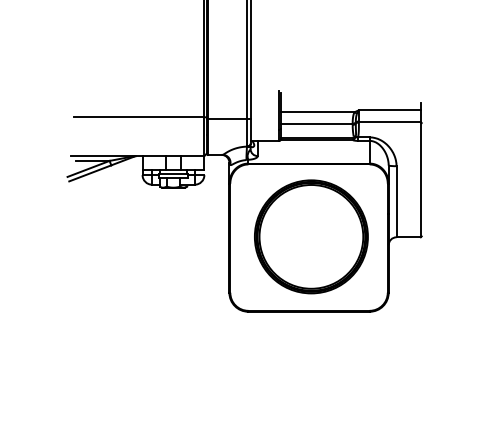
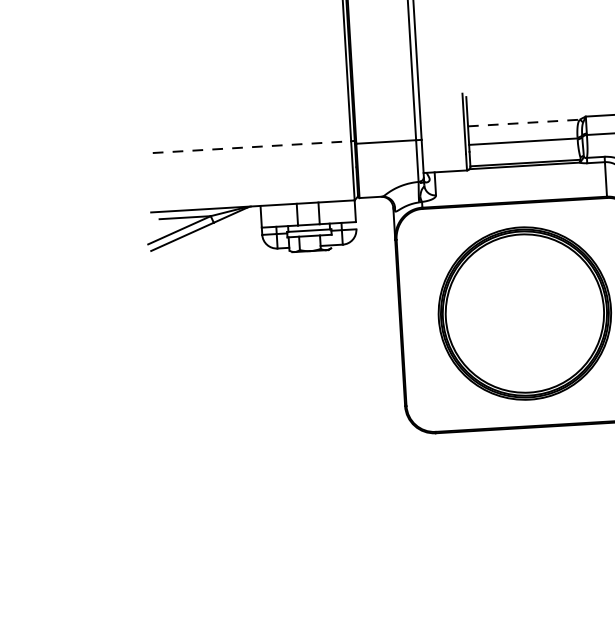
line: (318, 112) -> (524, 123), solid -> dashed
line: (139, 117) -> (252, 147), solid -> dashed

